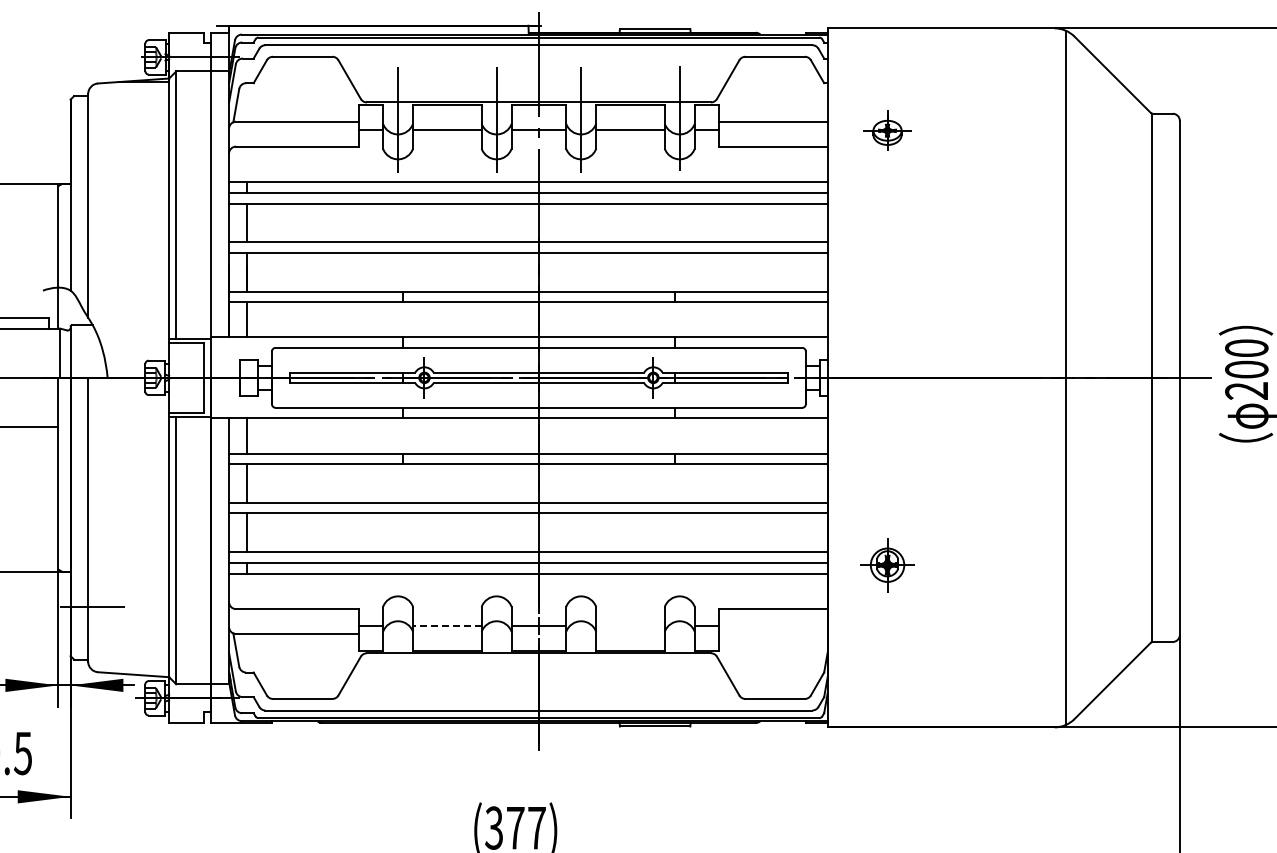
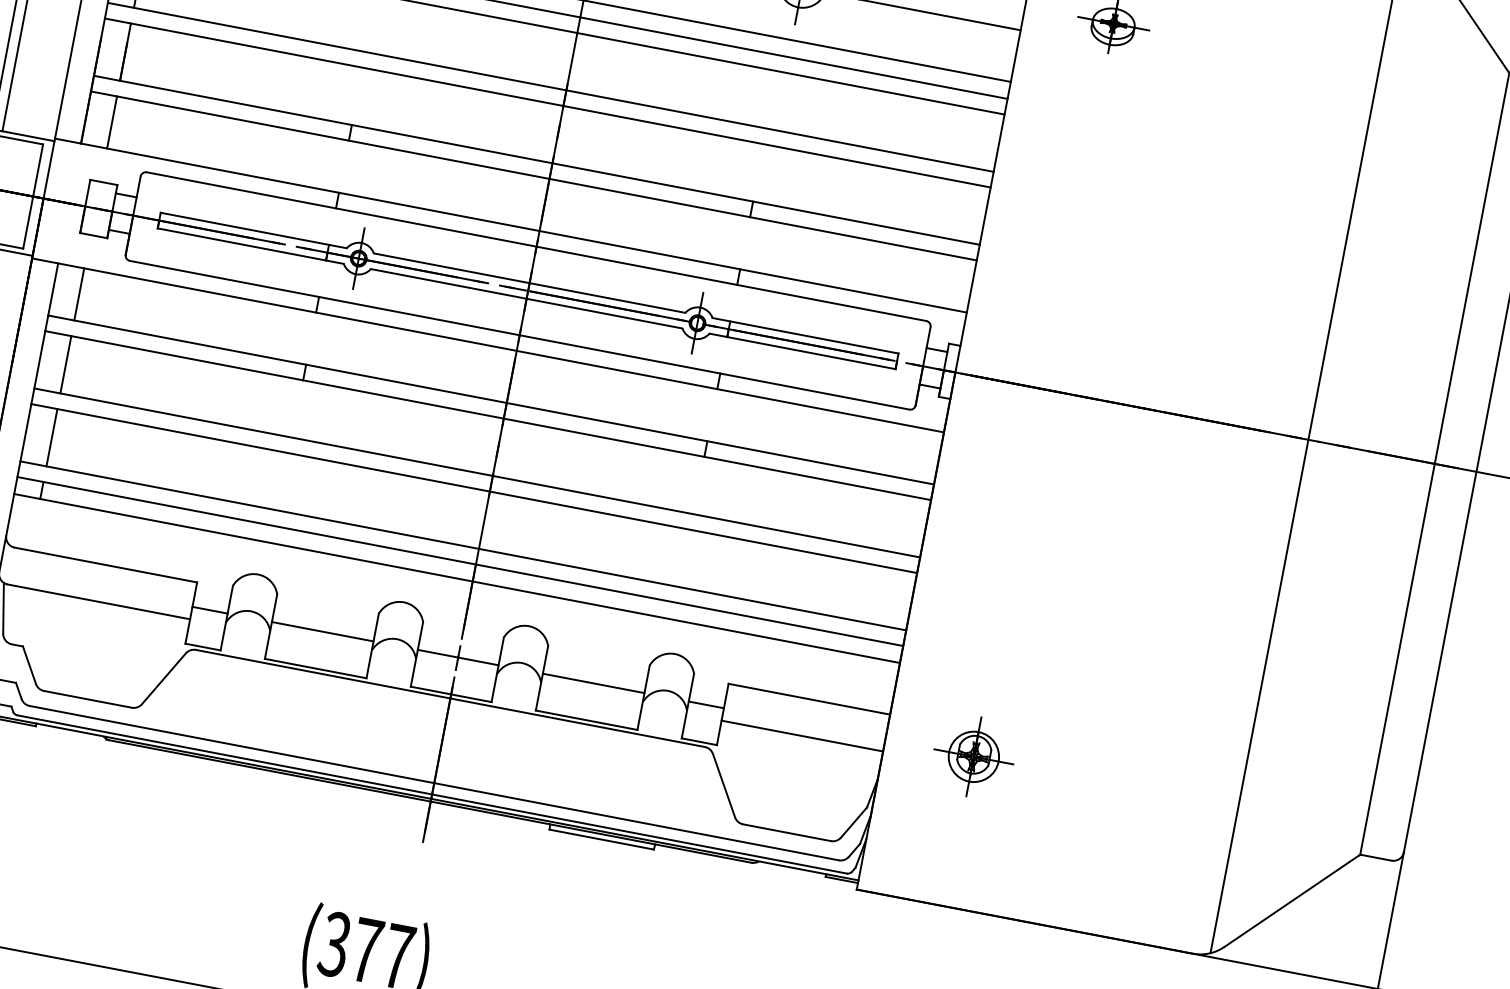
part: (887, 565) -> (973, 757), moved
line: (446, 625) -> (321, 631), dashed -> solid
line: (630, 625) -> (593, 683), added
line: (772, 634) -> (801, 736), added

